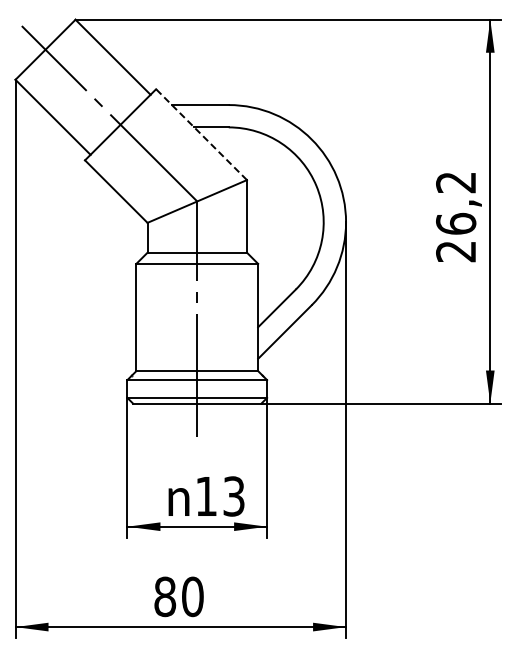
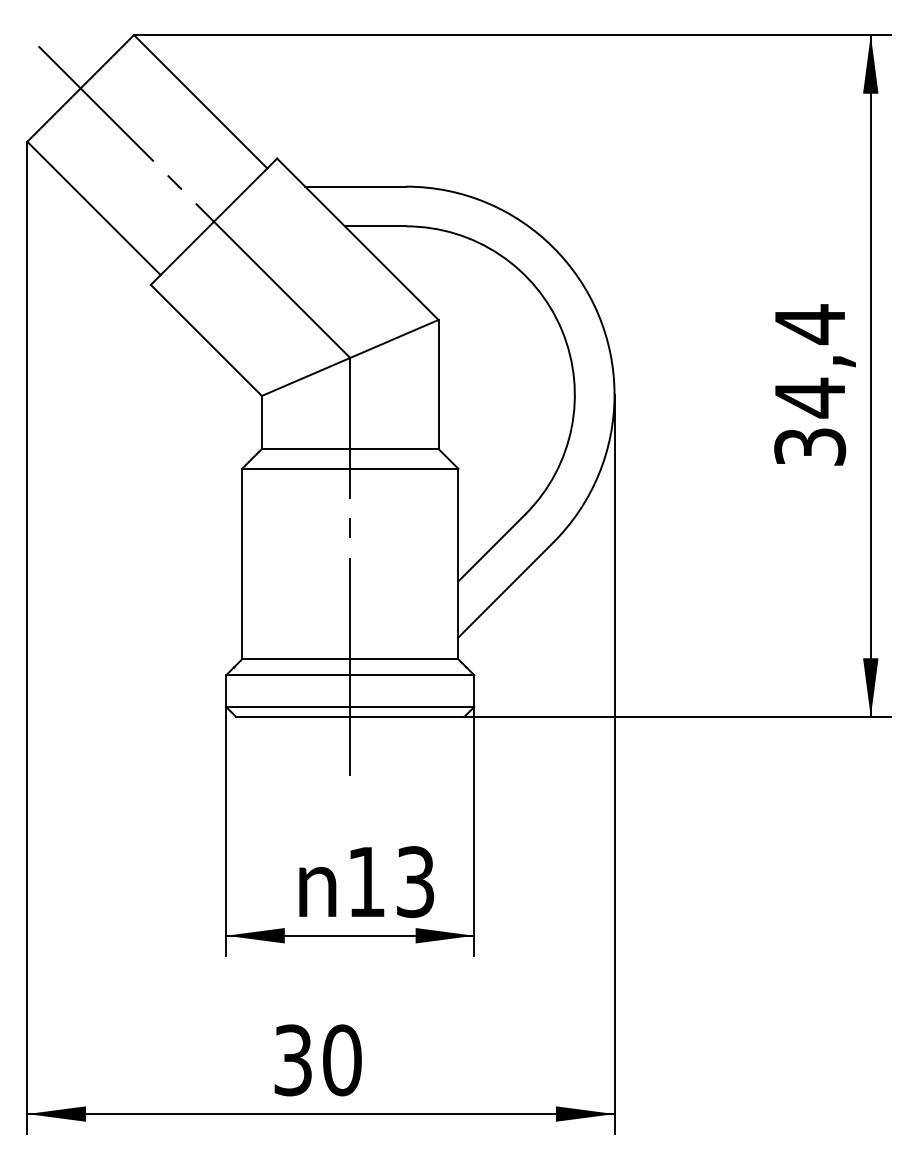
line: (201, 134) -> (357, 238), dashed -> solid
text: (456, 216) -> (810, 384), 26,2 -> 34,4
text: (165, 596) -> (293, 1059), 80 -> 30

